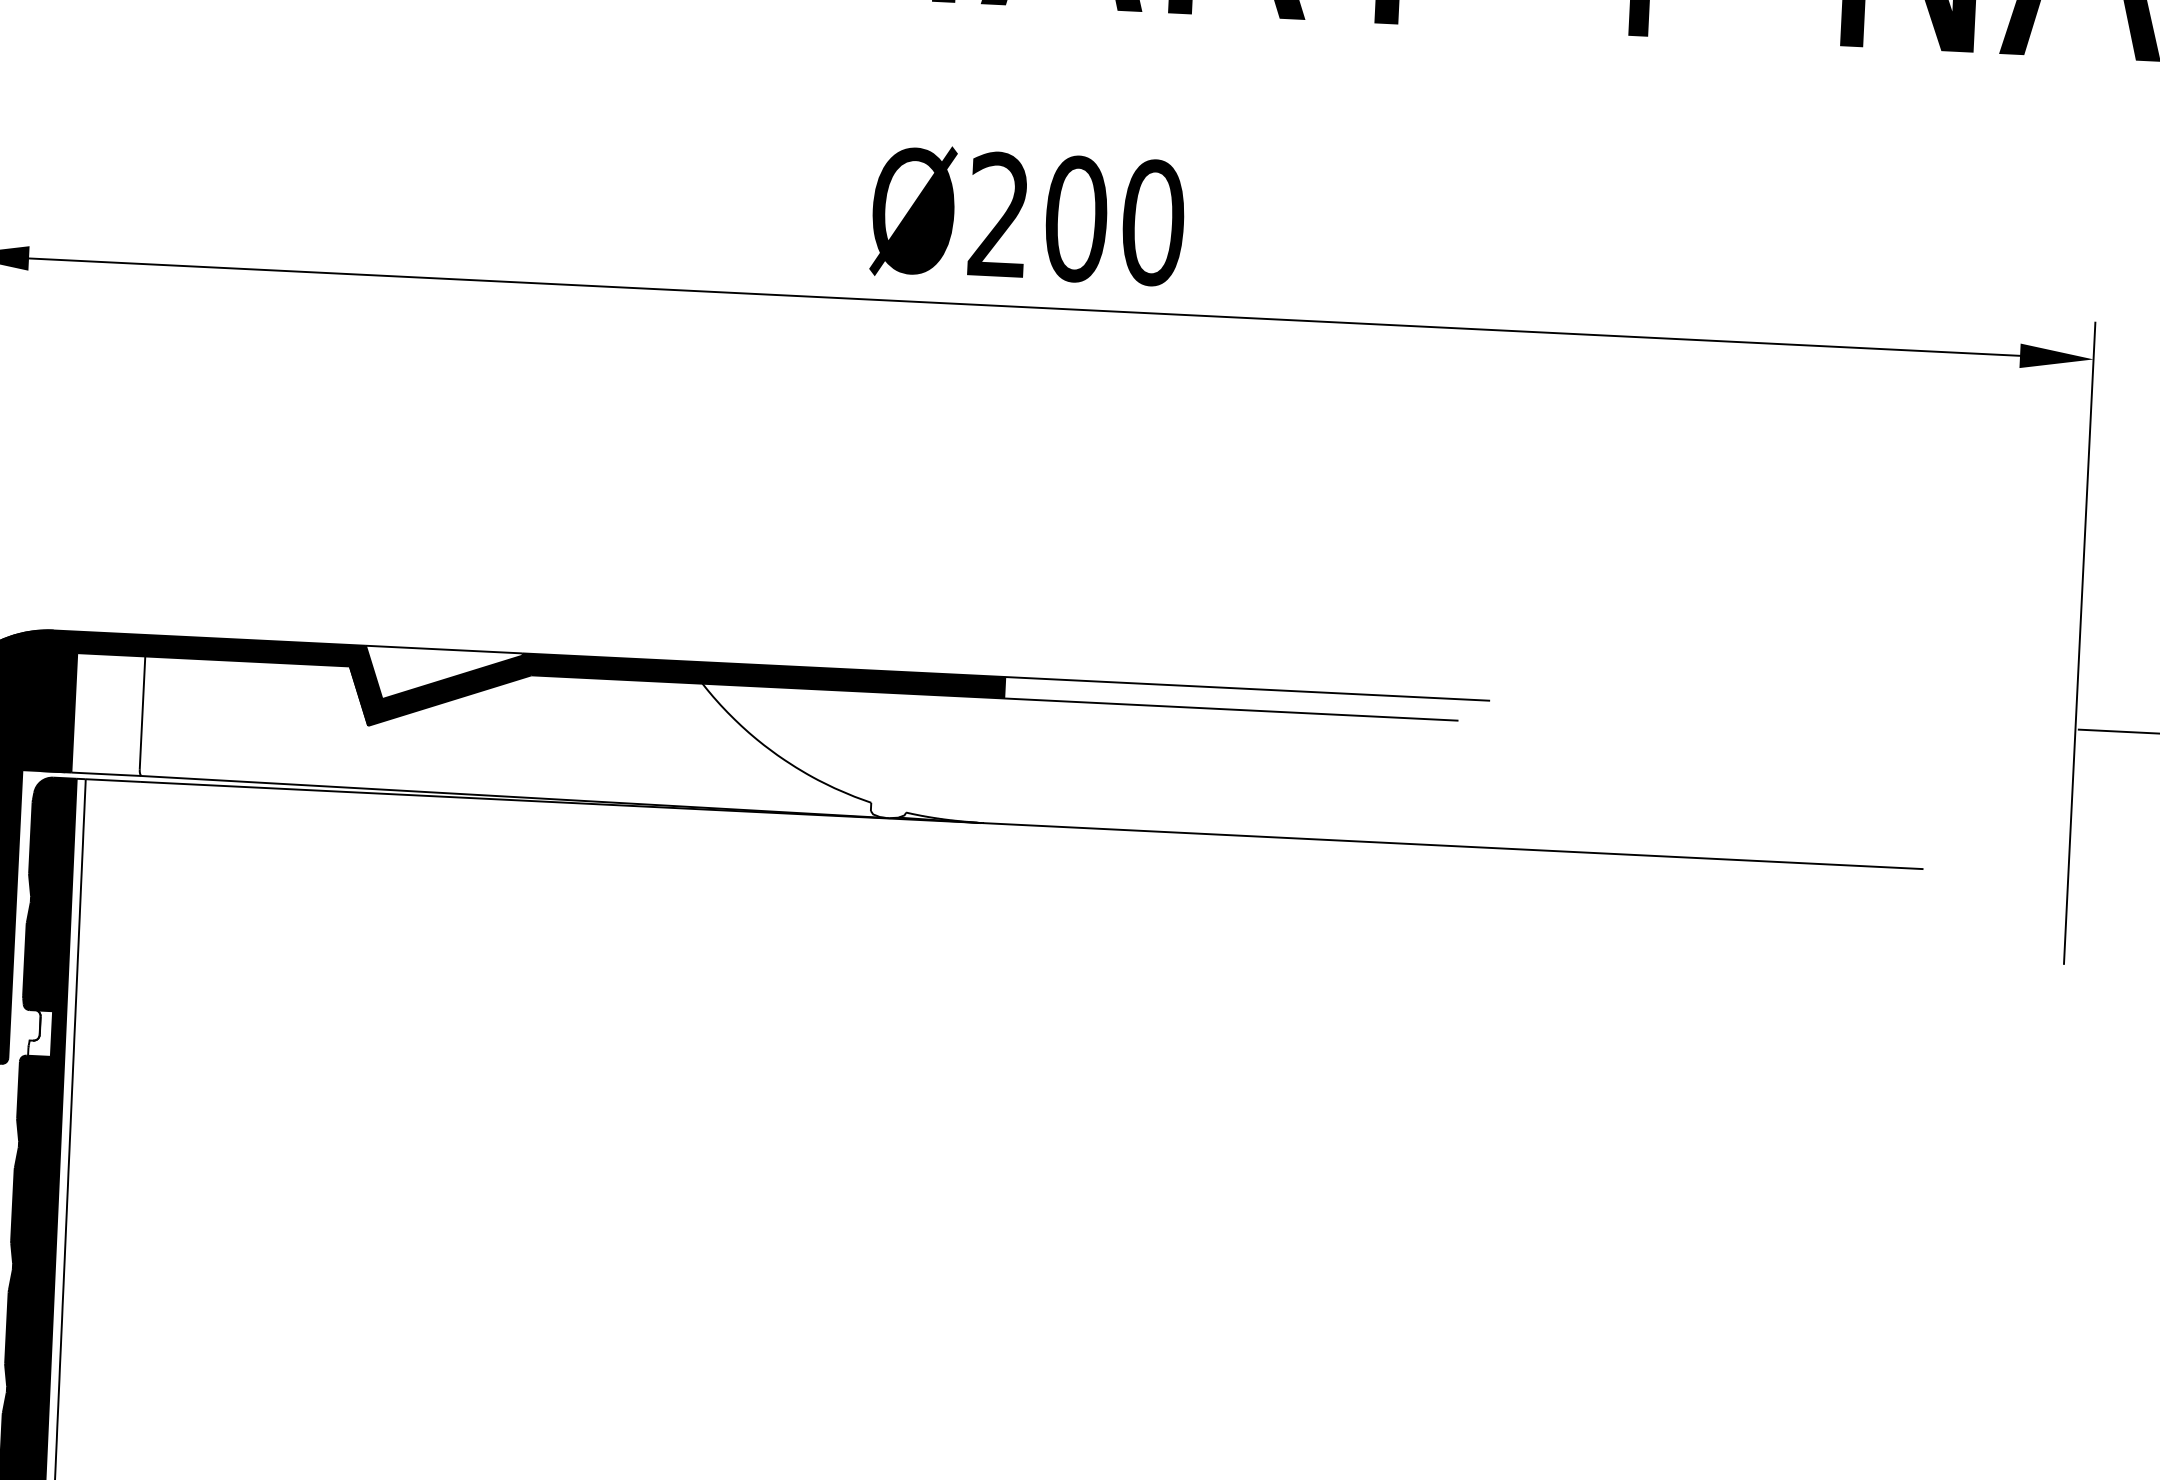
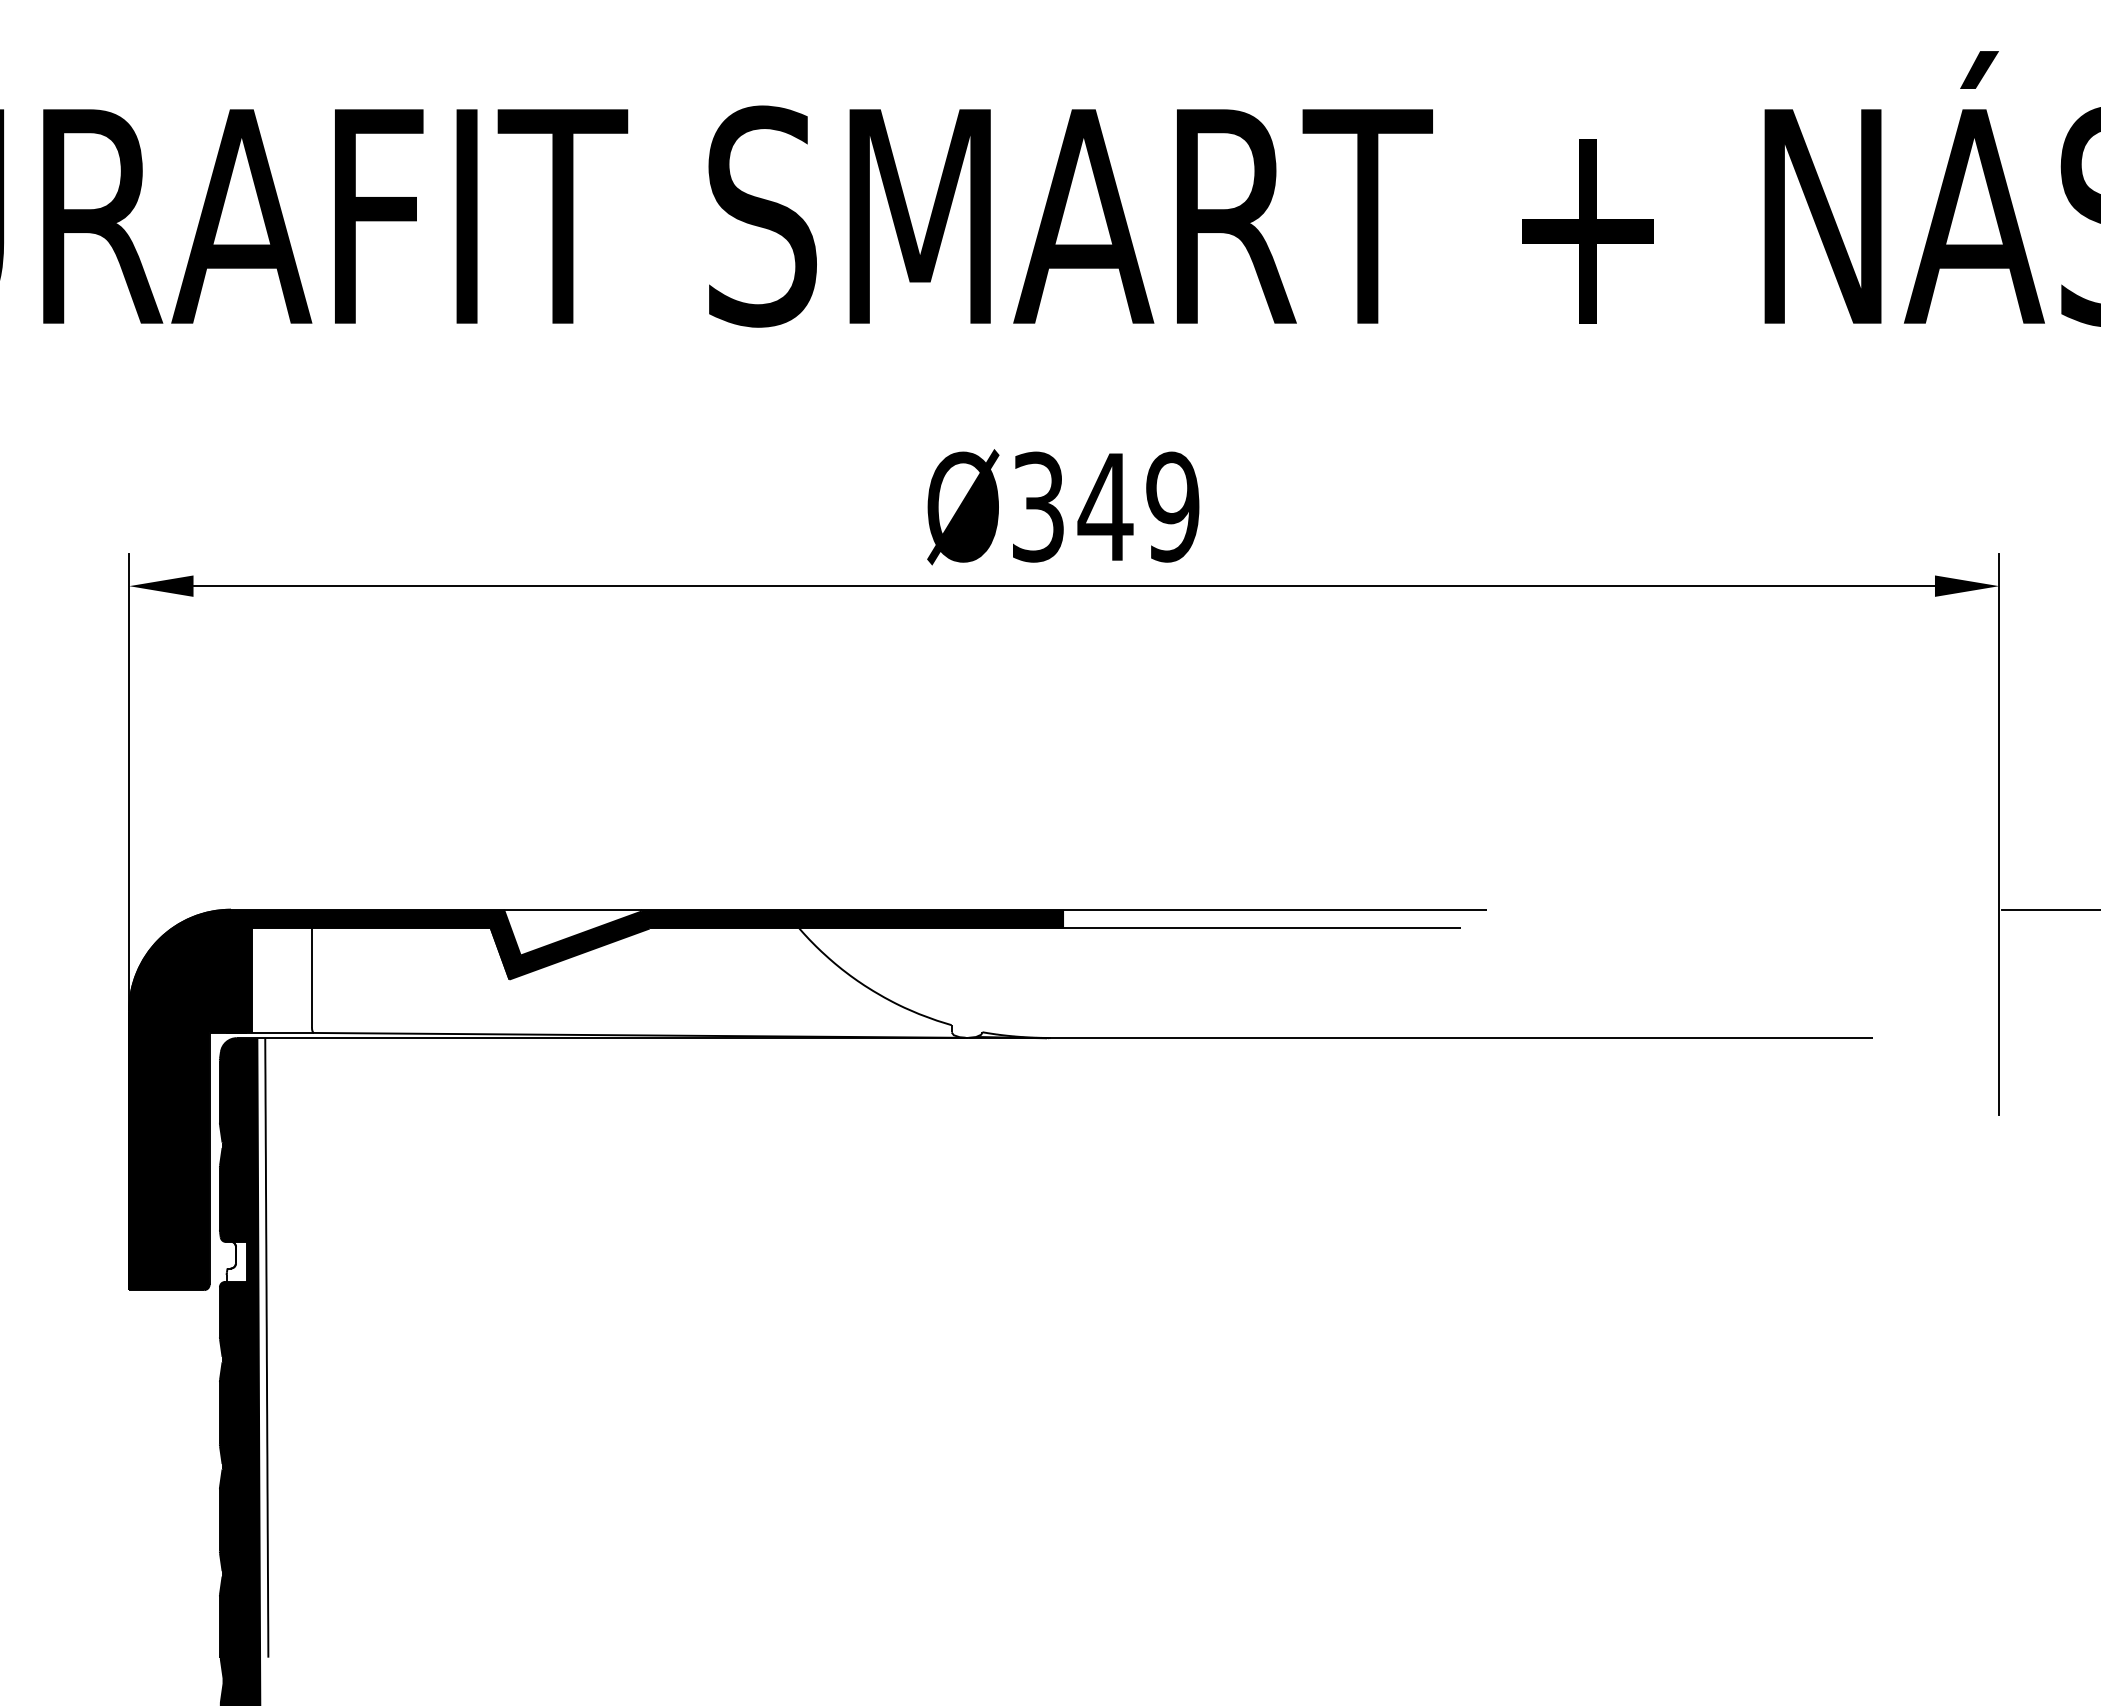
text: (1076, 218) -> (1105, 506), Ø200 -> Ø349

